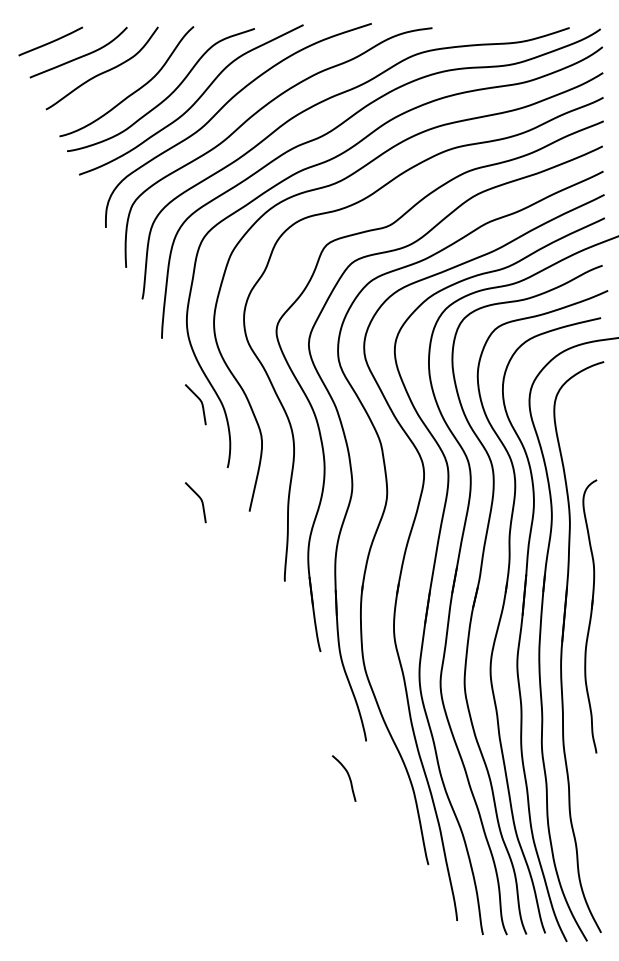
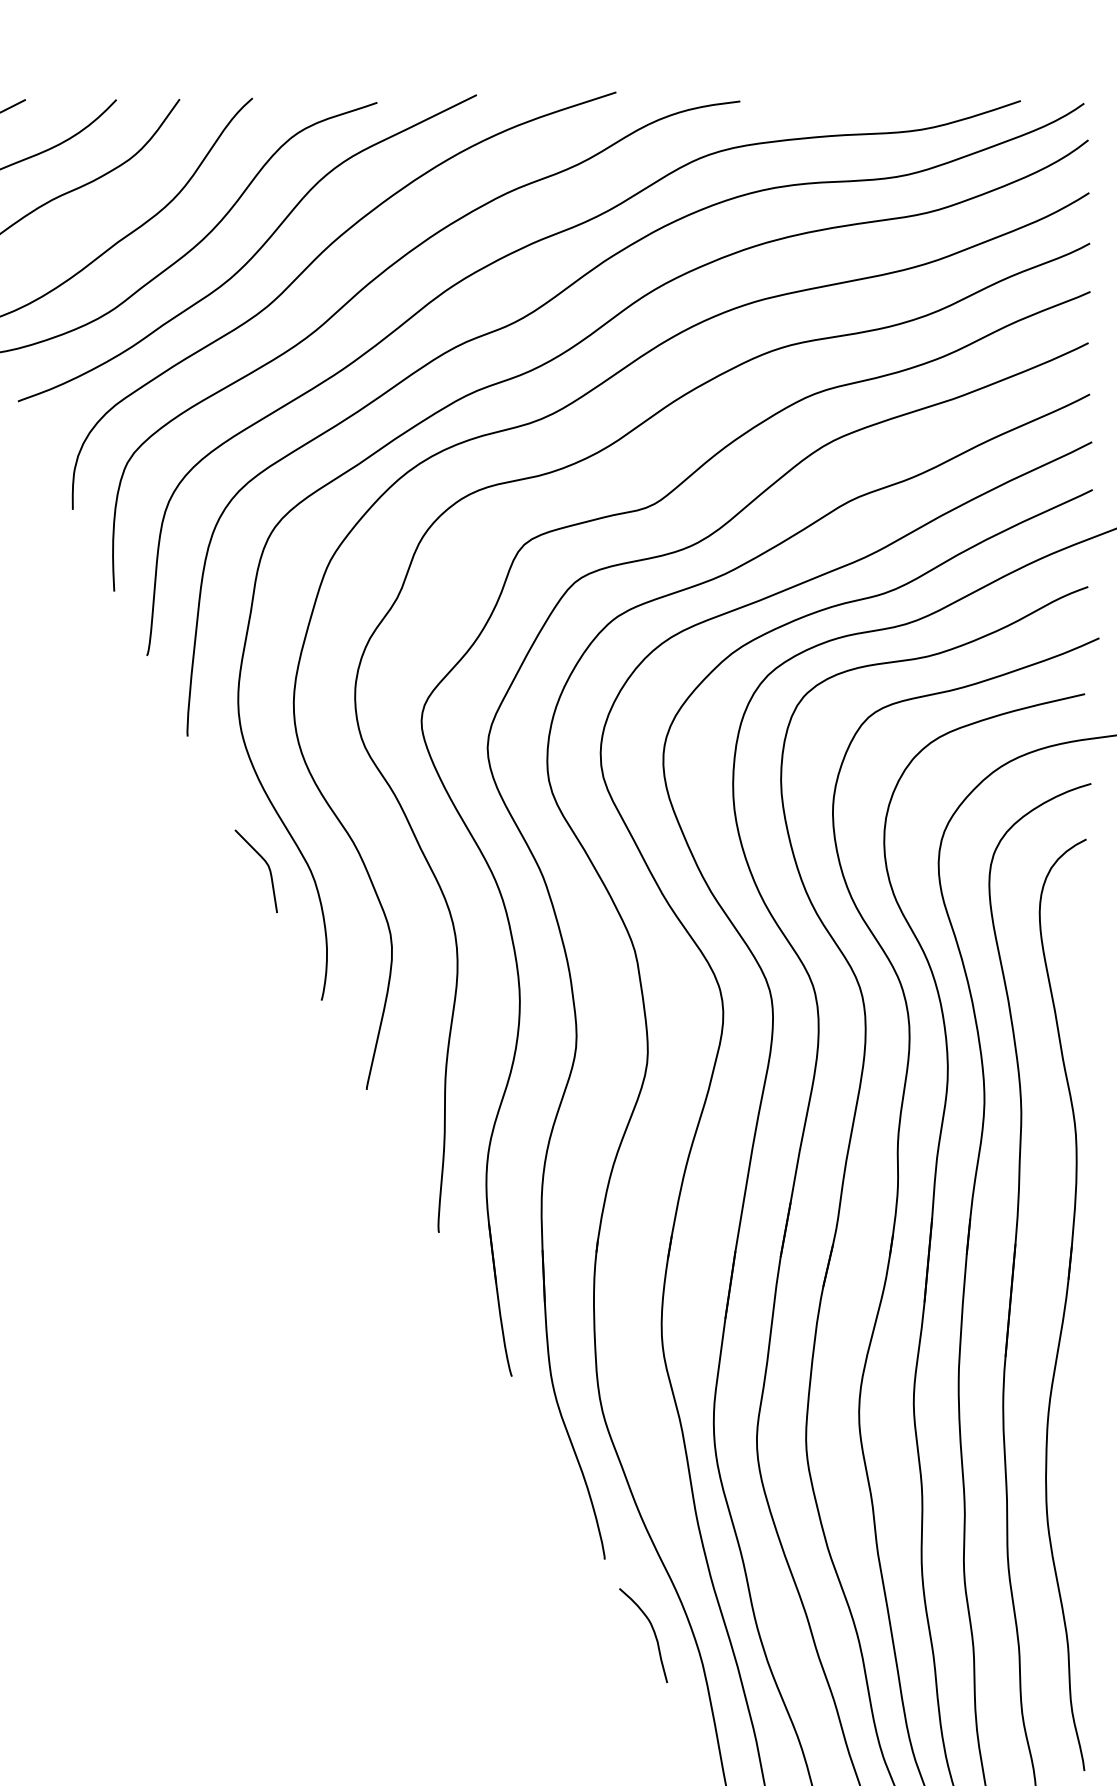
curve: (200, 500) -> (266, 1067), removed
part: (589, 616) -> (1061, 1304), size x1.67
curve: (348, 777) -> (652, 1633), moved

